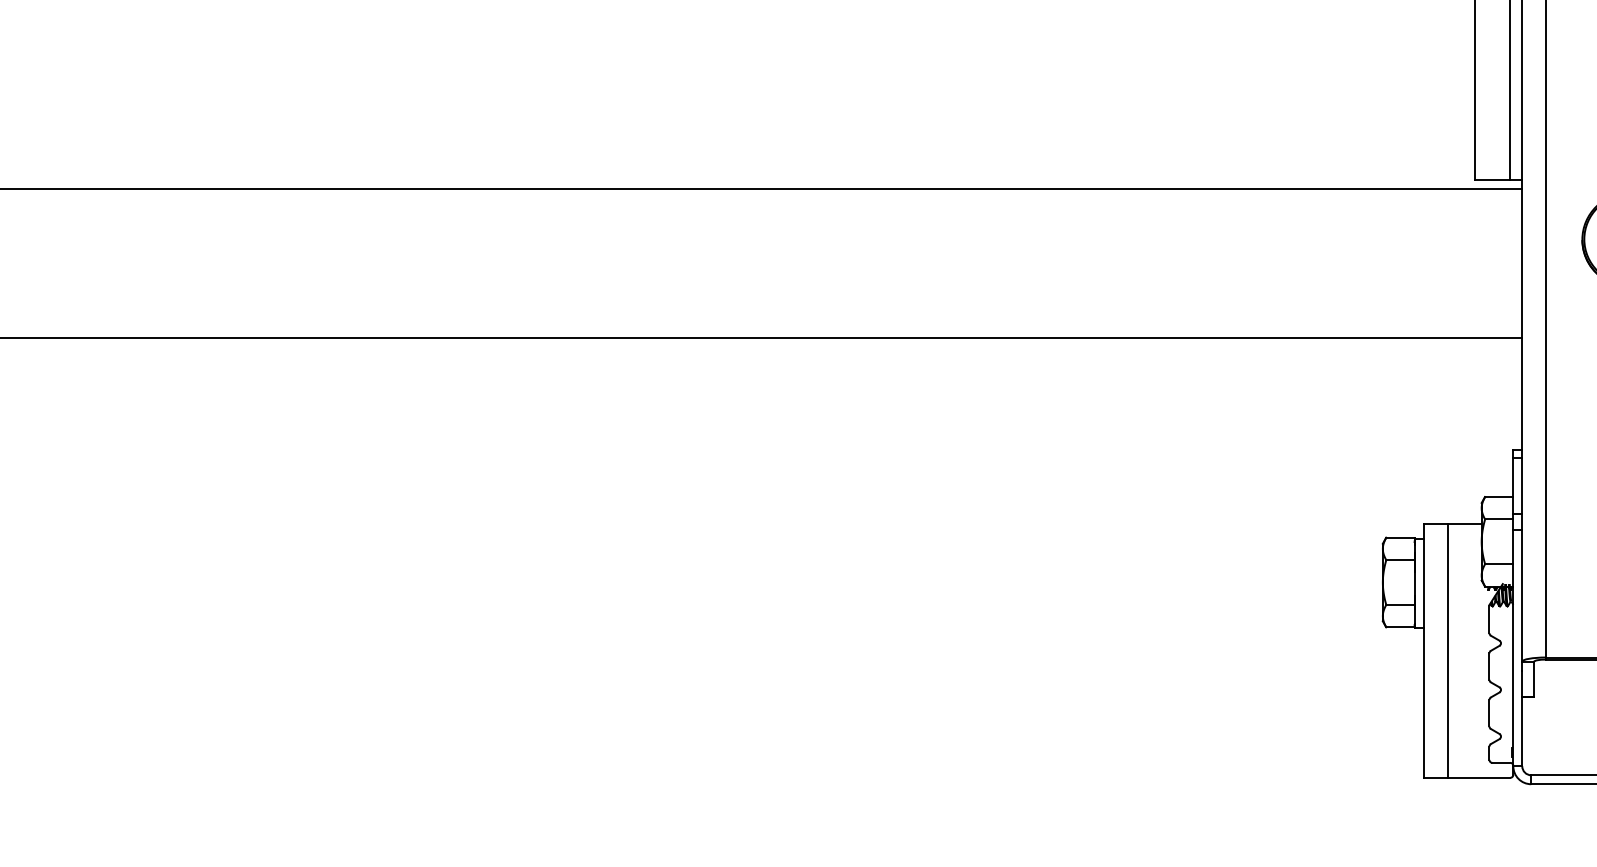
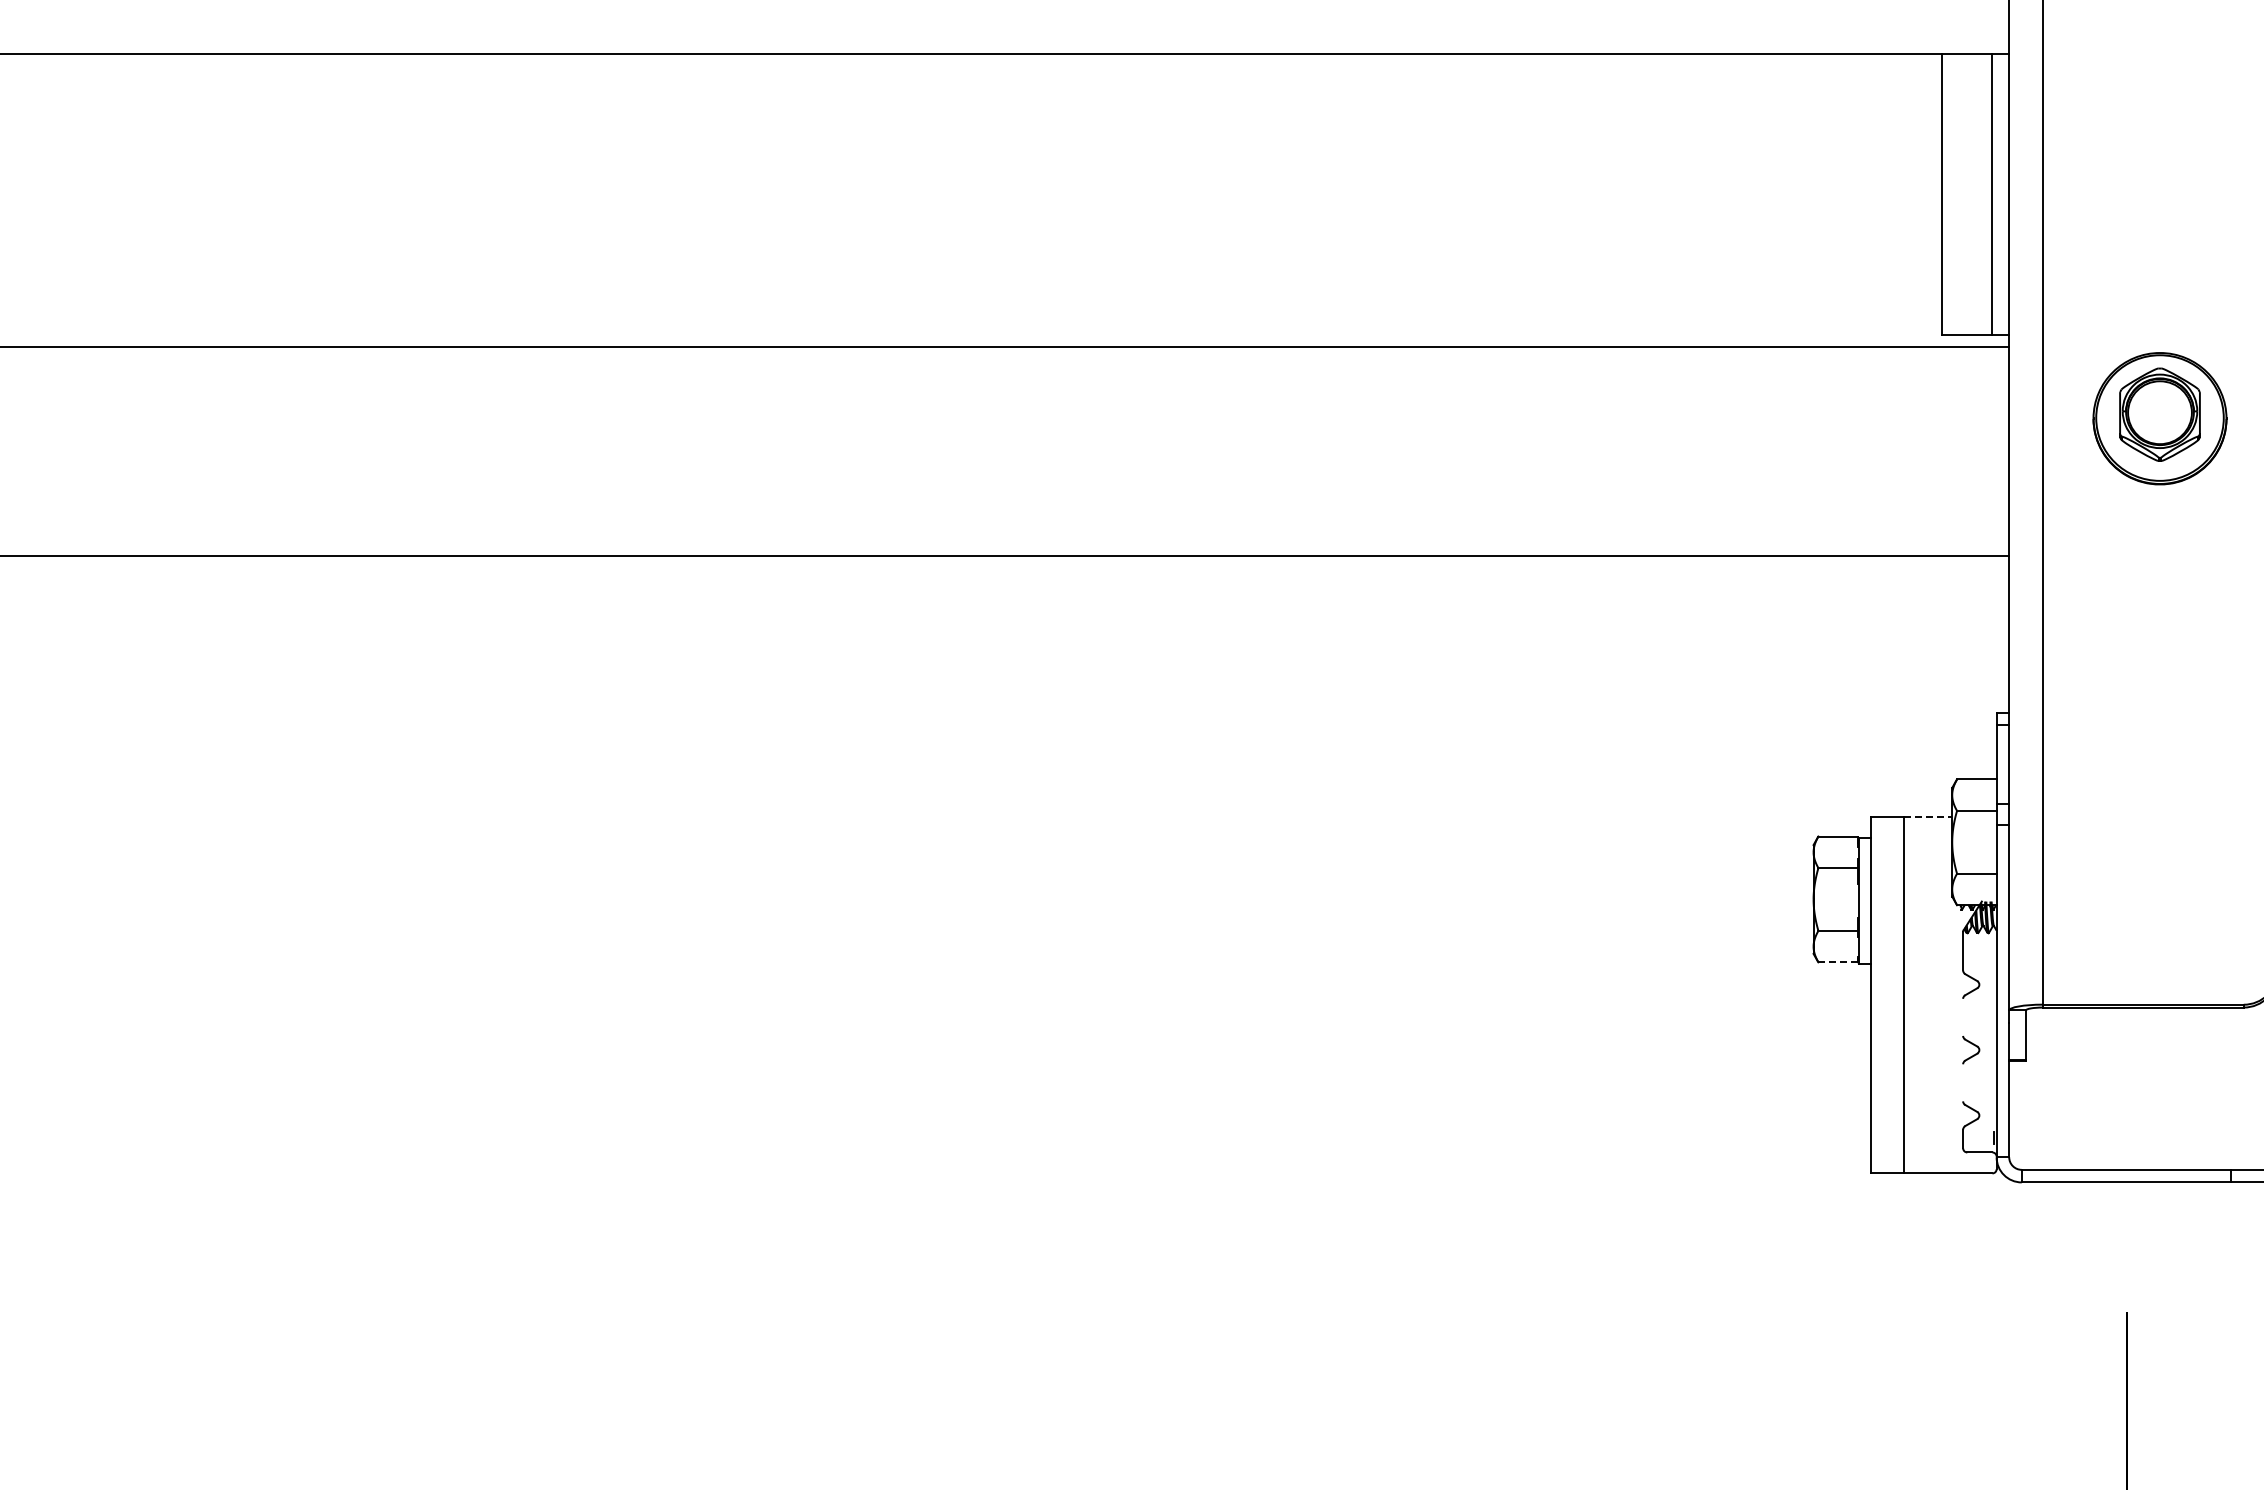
line: (1464, 524) -> (1928, 817), solid -> dashed
line: (1400, 627) -> (1838, 962), solid -> dashed
line: (1489, 665) -> (1963, 1016), removed
line: (1489, 713) -> (1963, 1082), removed

